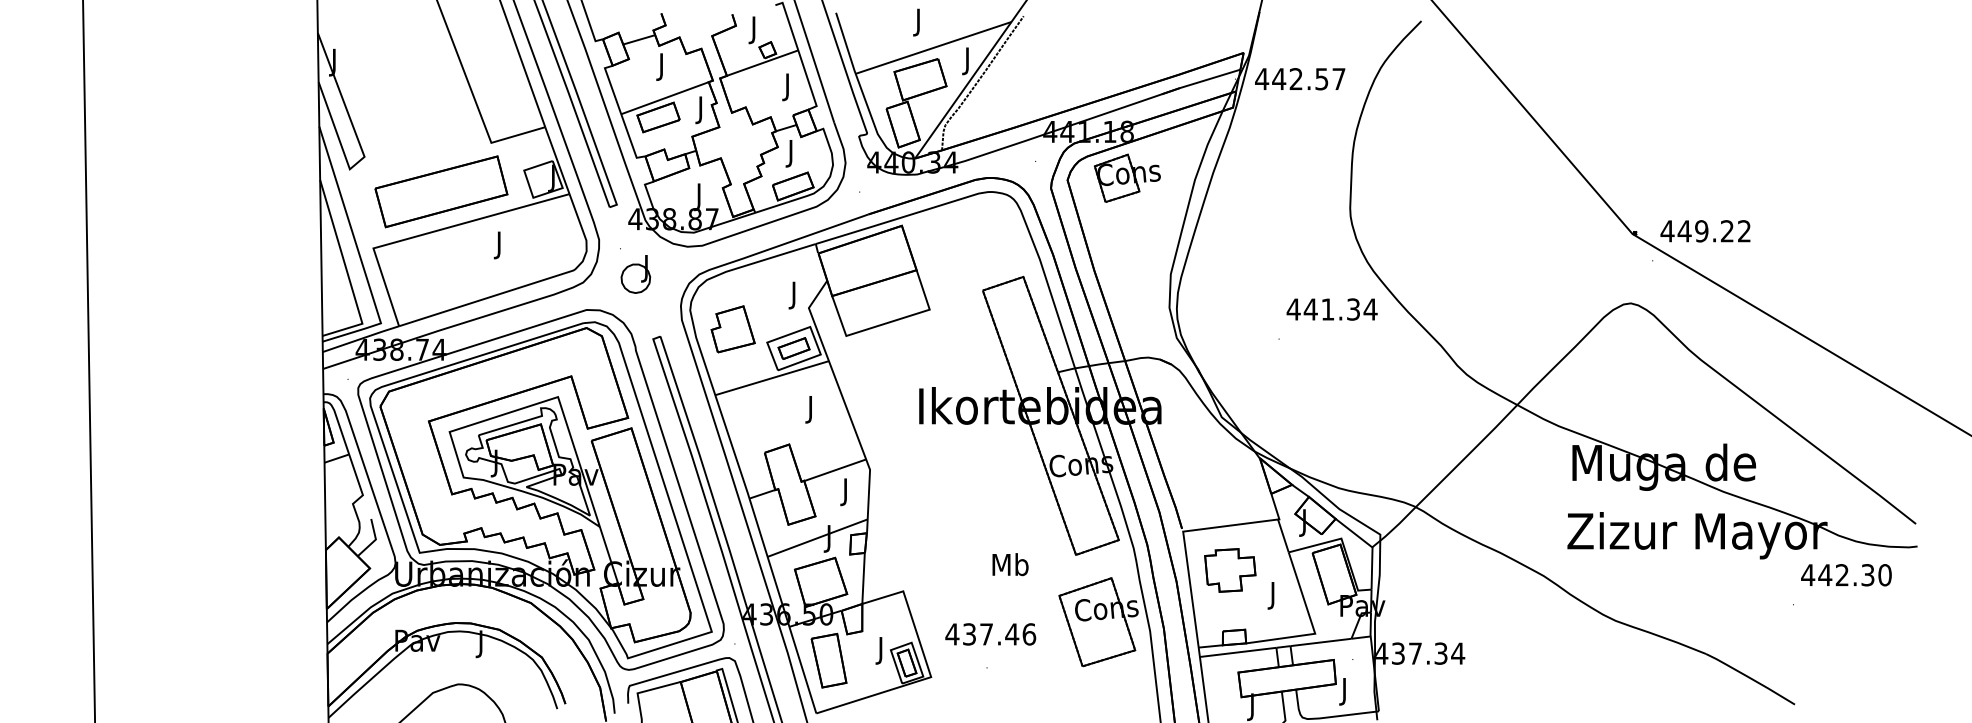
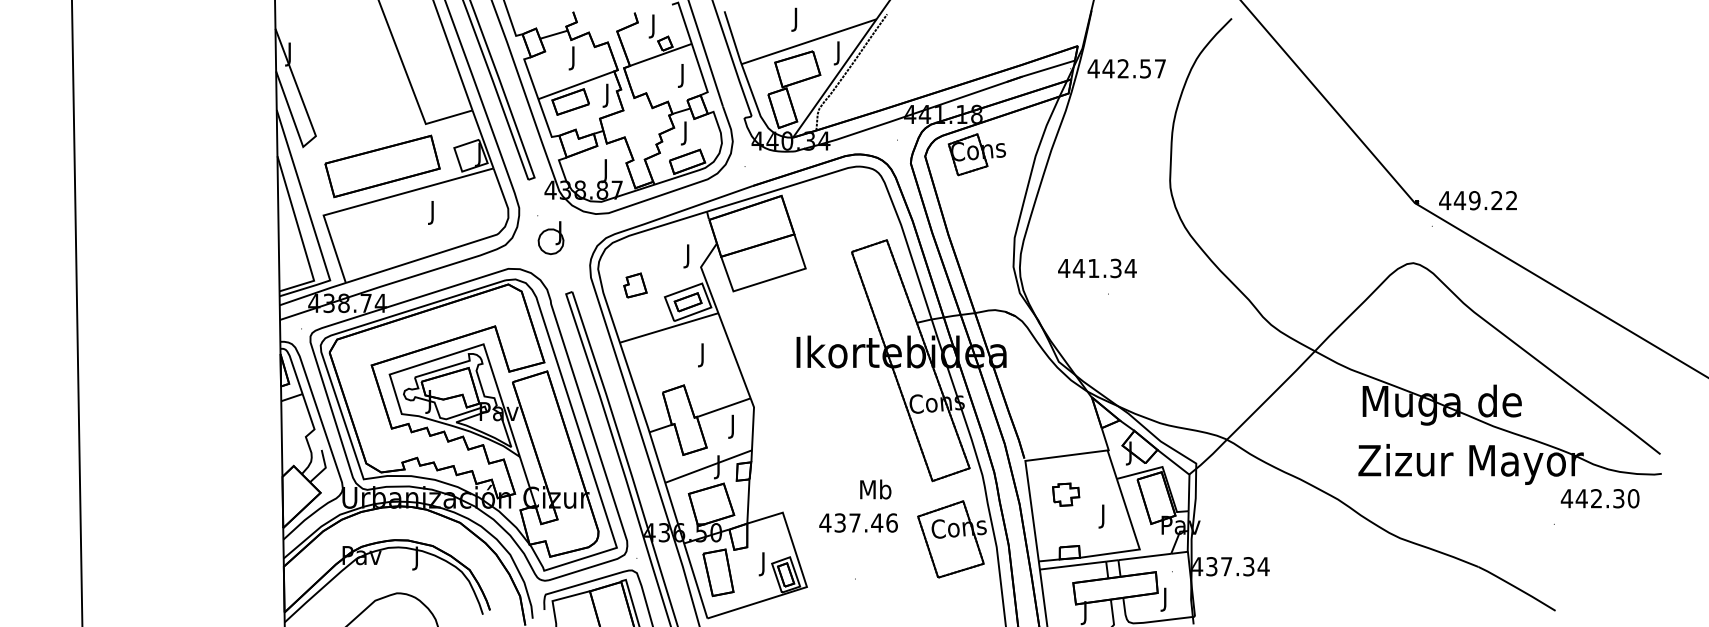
text: (1332, 309) -> (1097, 268), moved
part: (733, 329) -> (635, 285), size x0.6
part: (1229, 570) -> (1065, 494), size x0.6
text: (990, 633) -> (858, 522), moved

